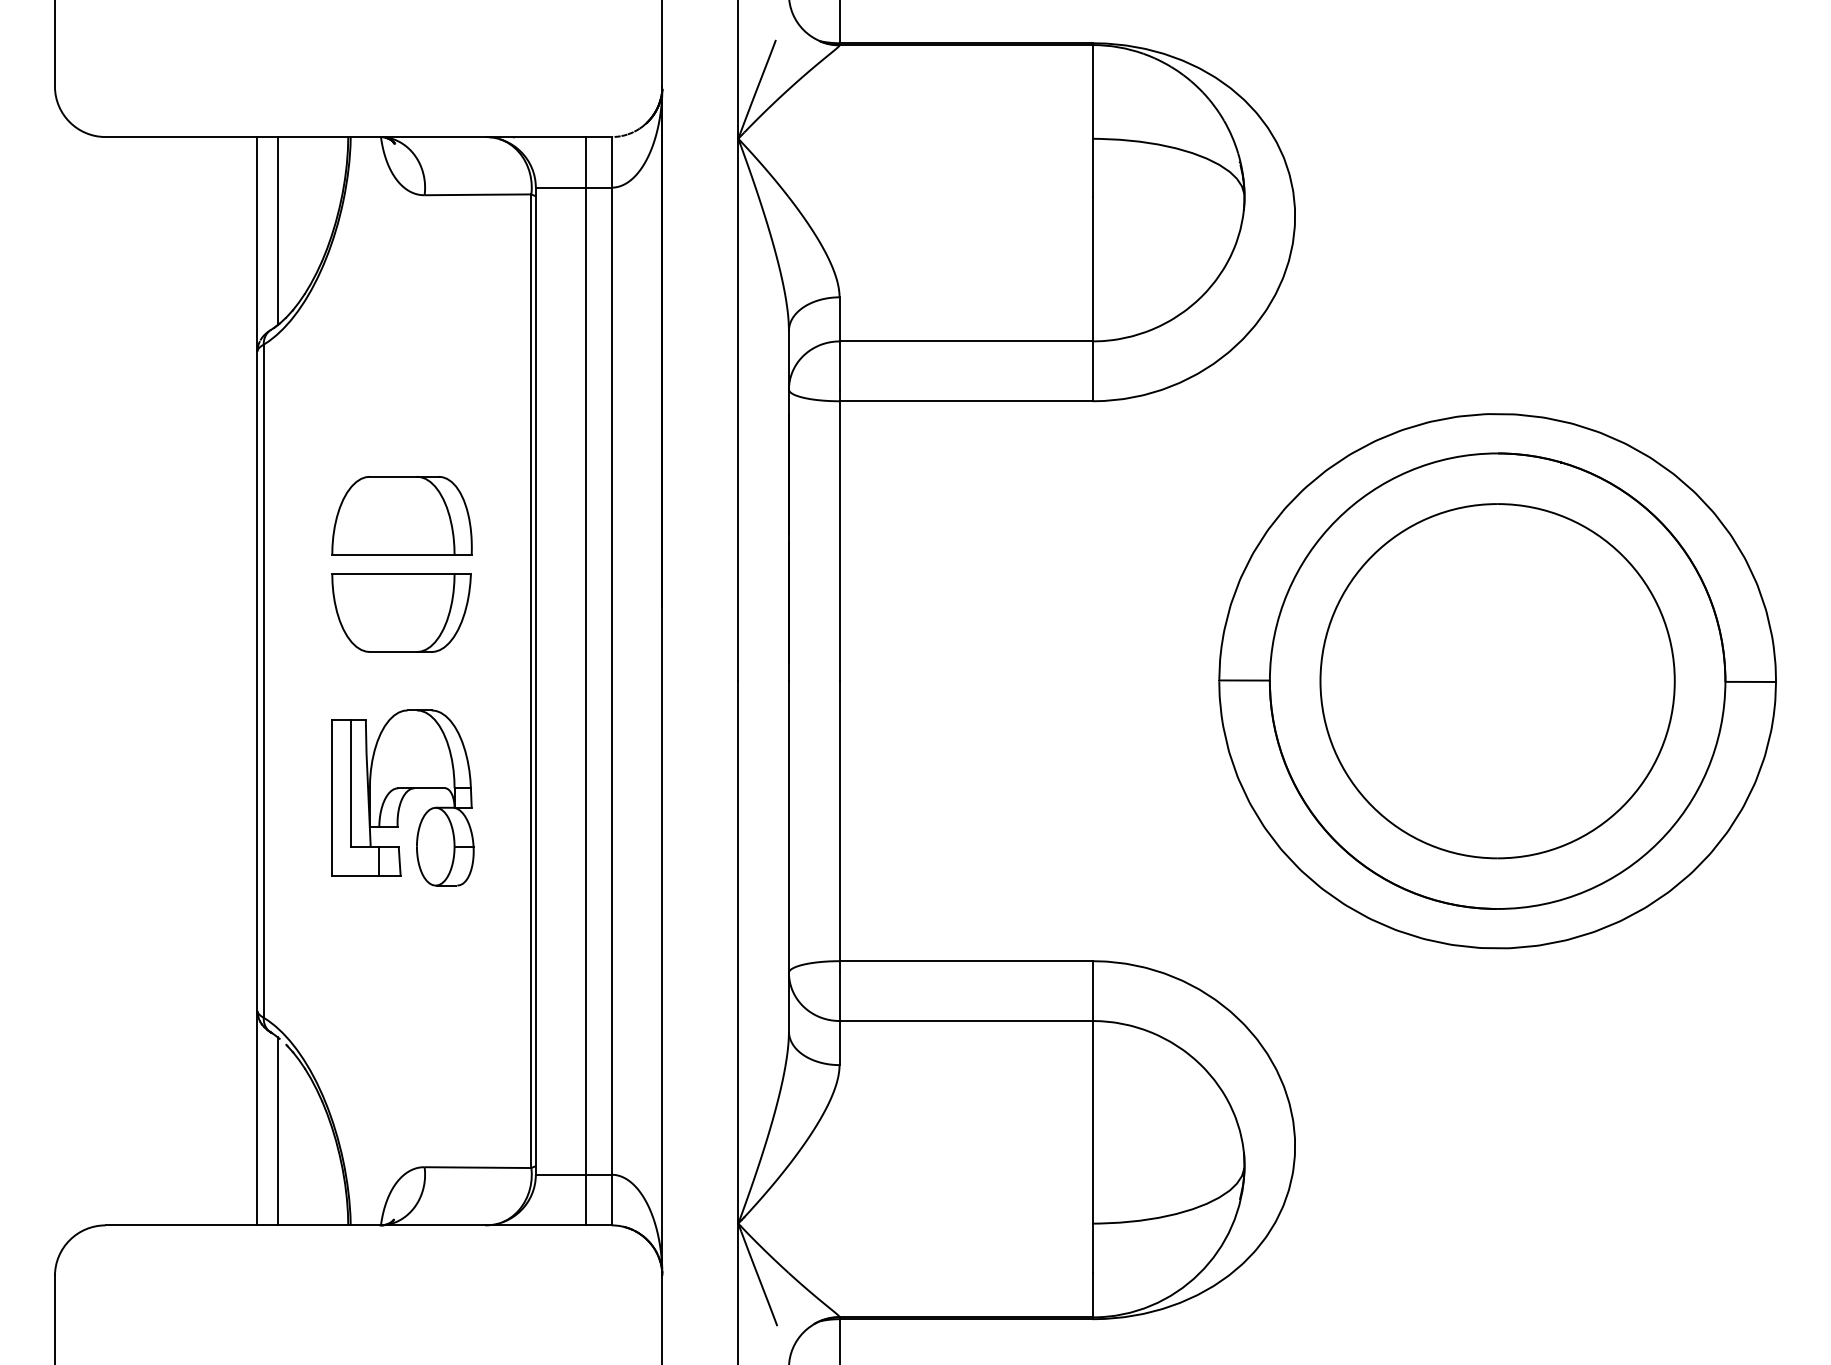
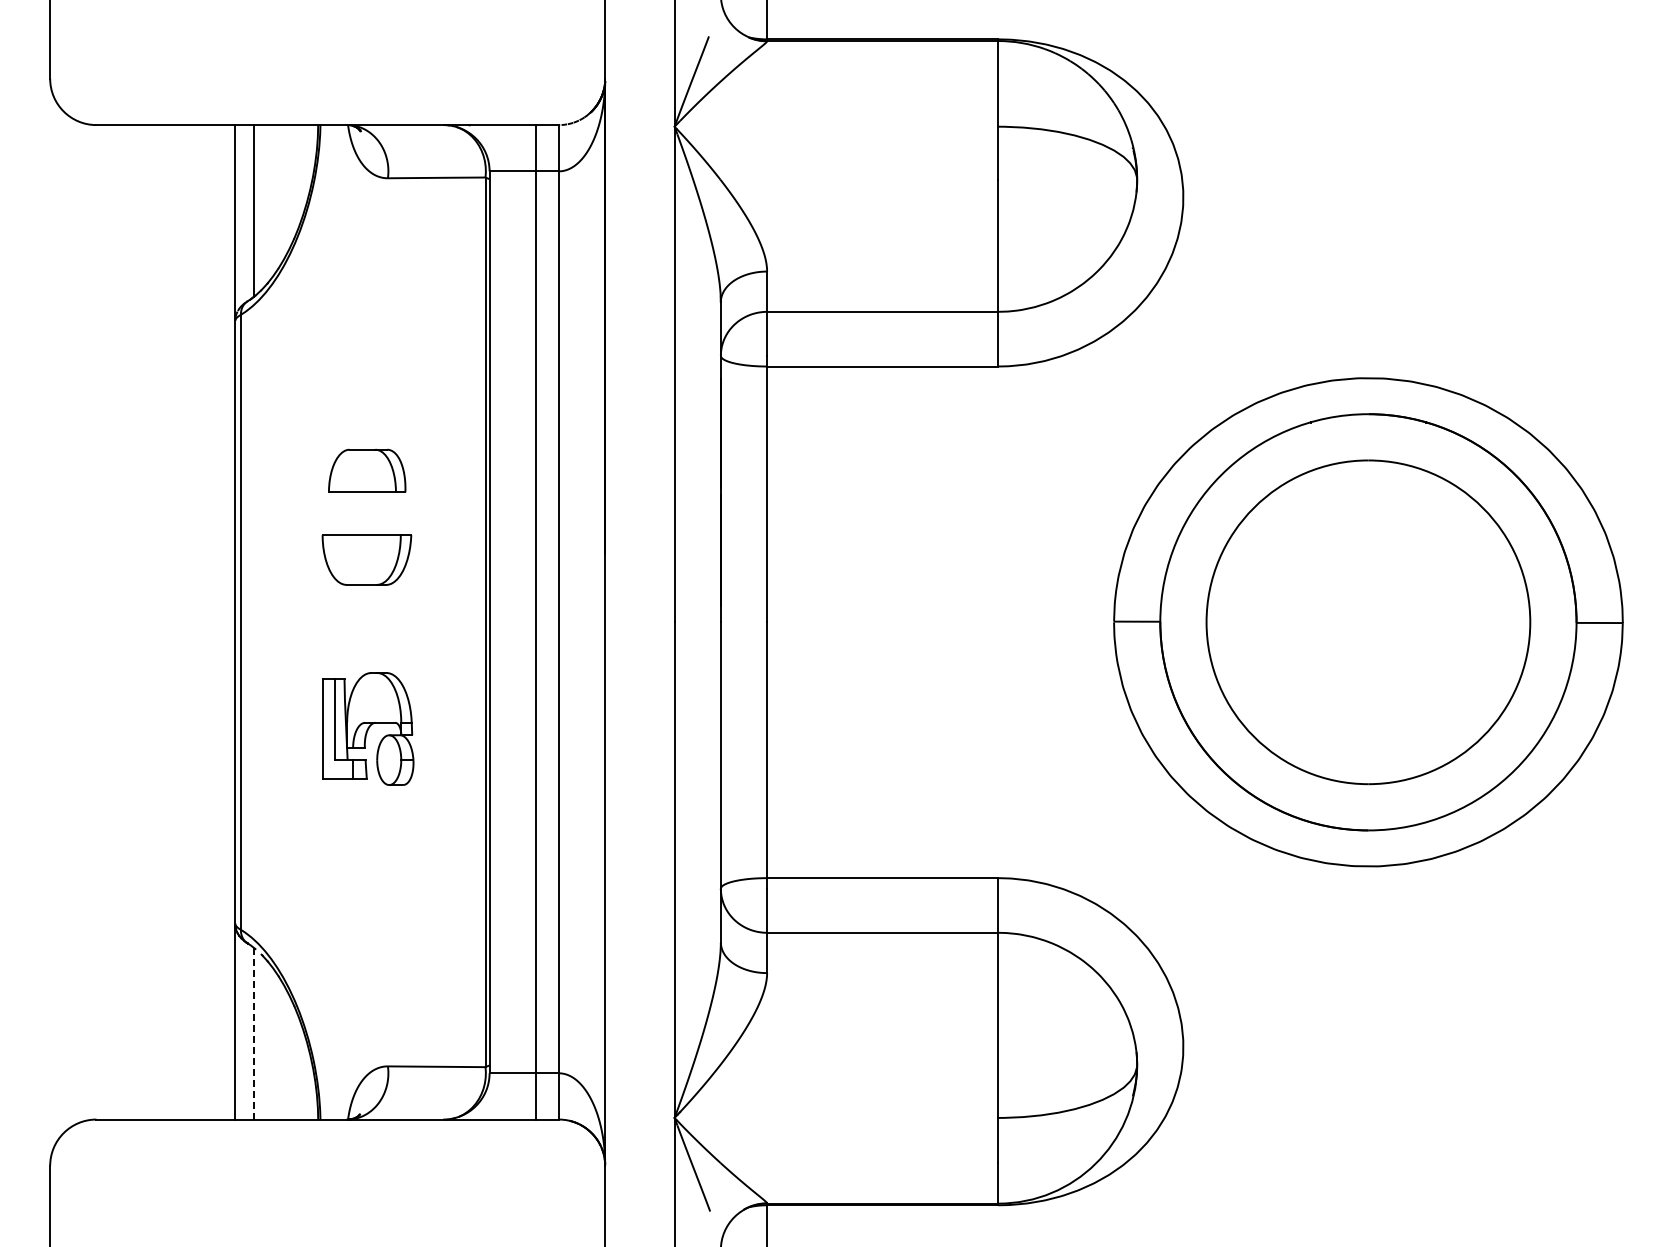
part: (401, 515) -> (366, 470), size x0.6
part: (401, 612) -> (366, 559), size x0.7
part: (403, 797) -> (368, 728), size x0.7
line: (277, 1131) -> (253, 1033), solid -> dashed

